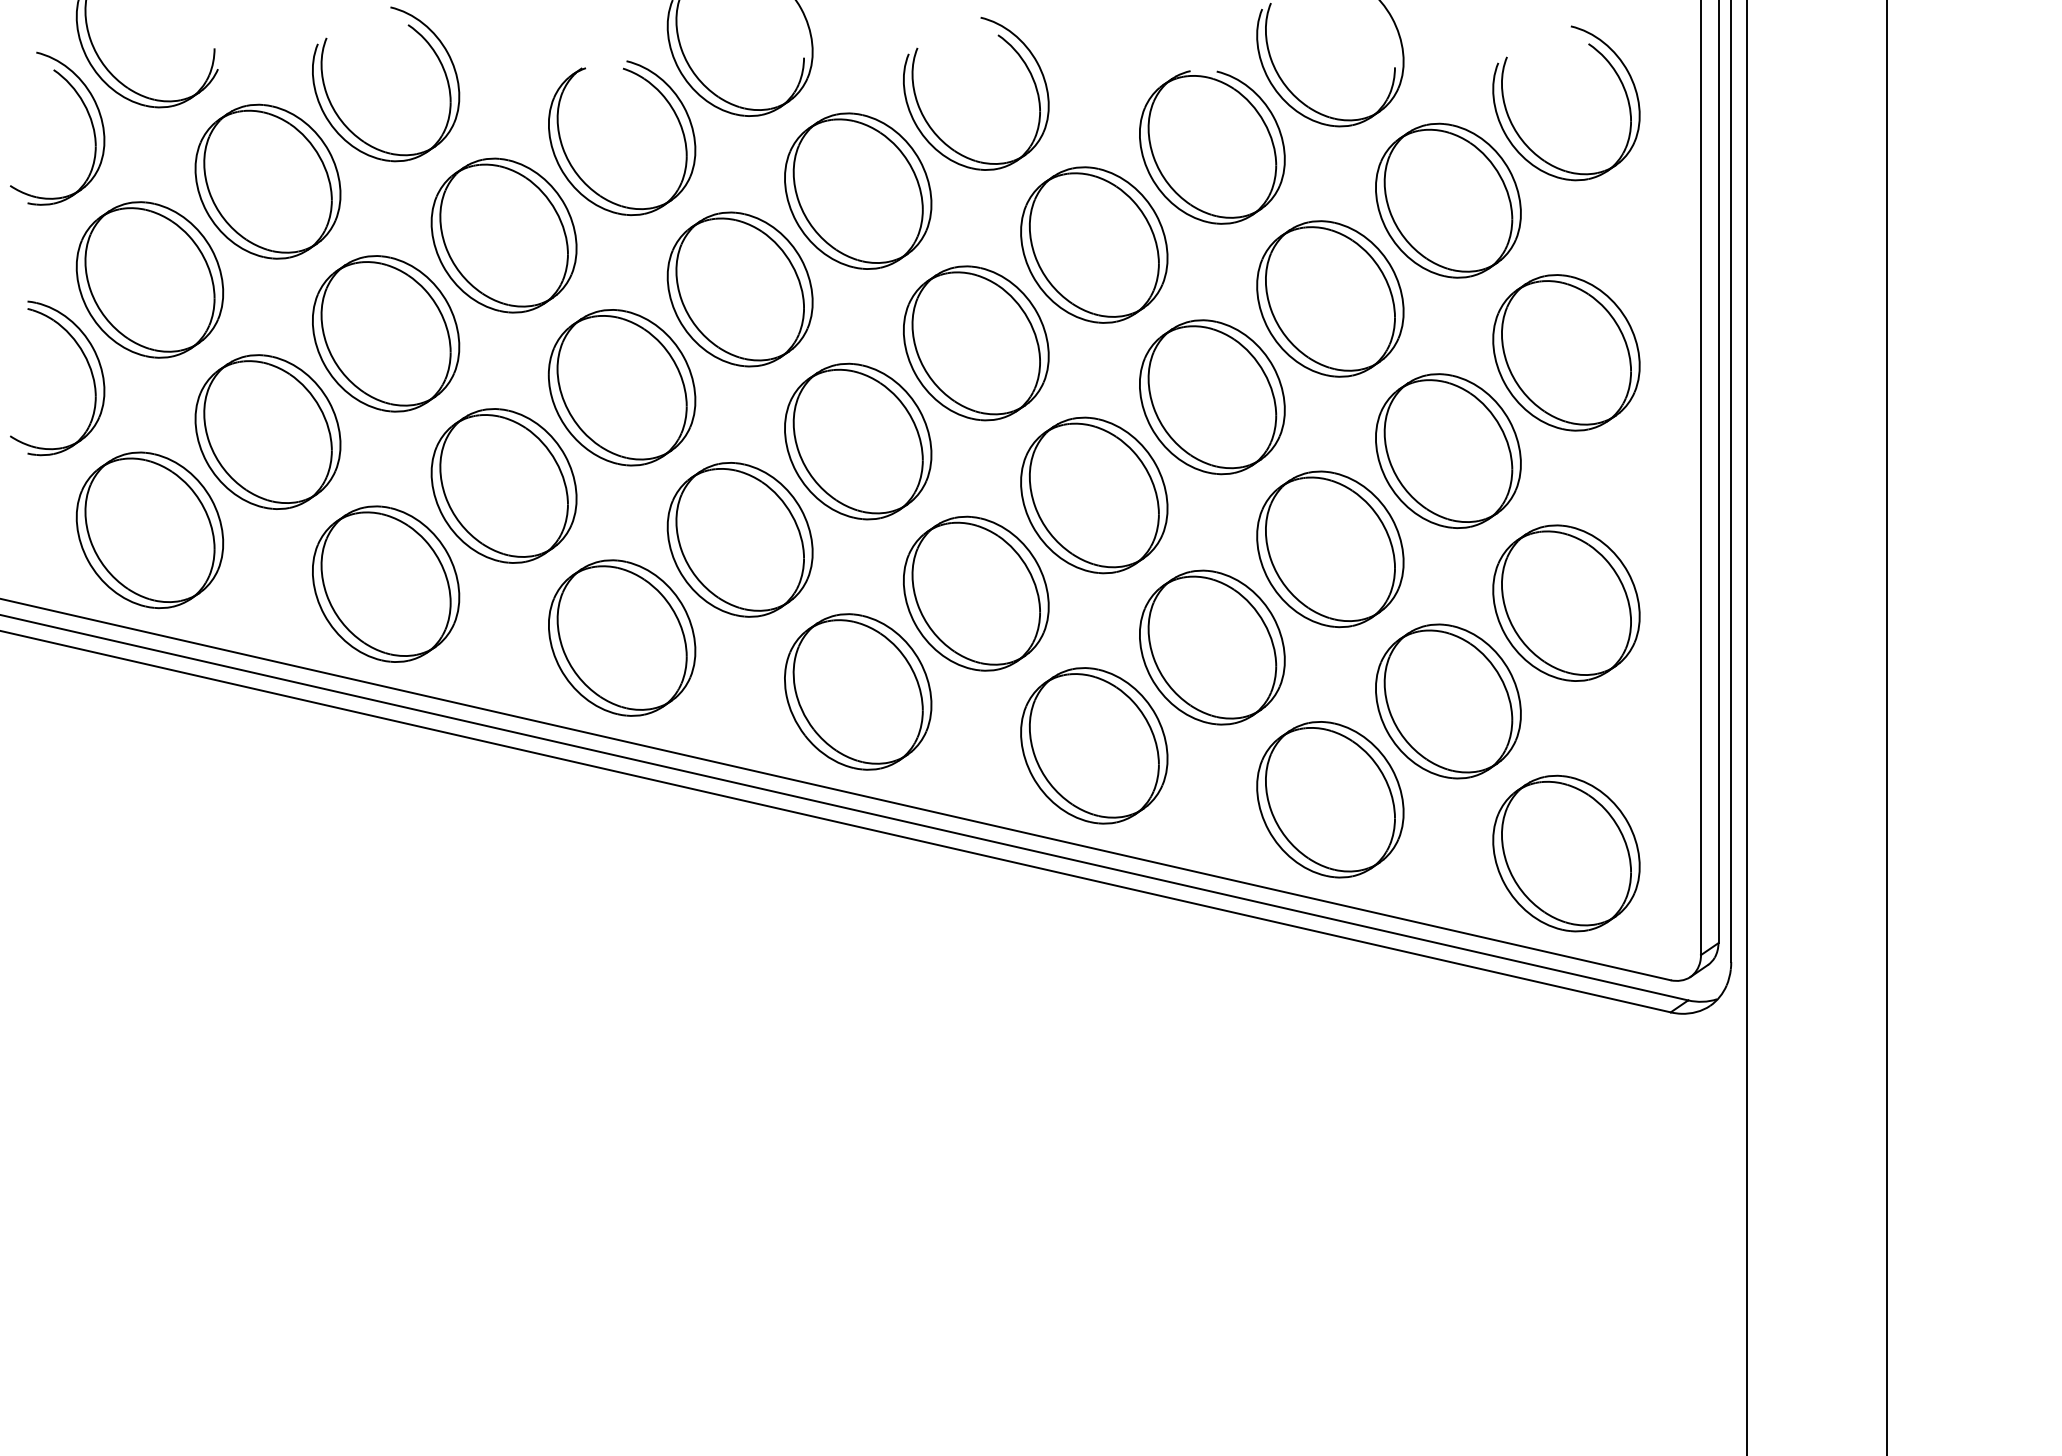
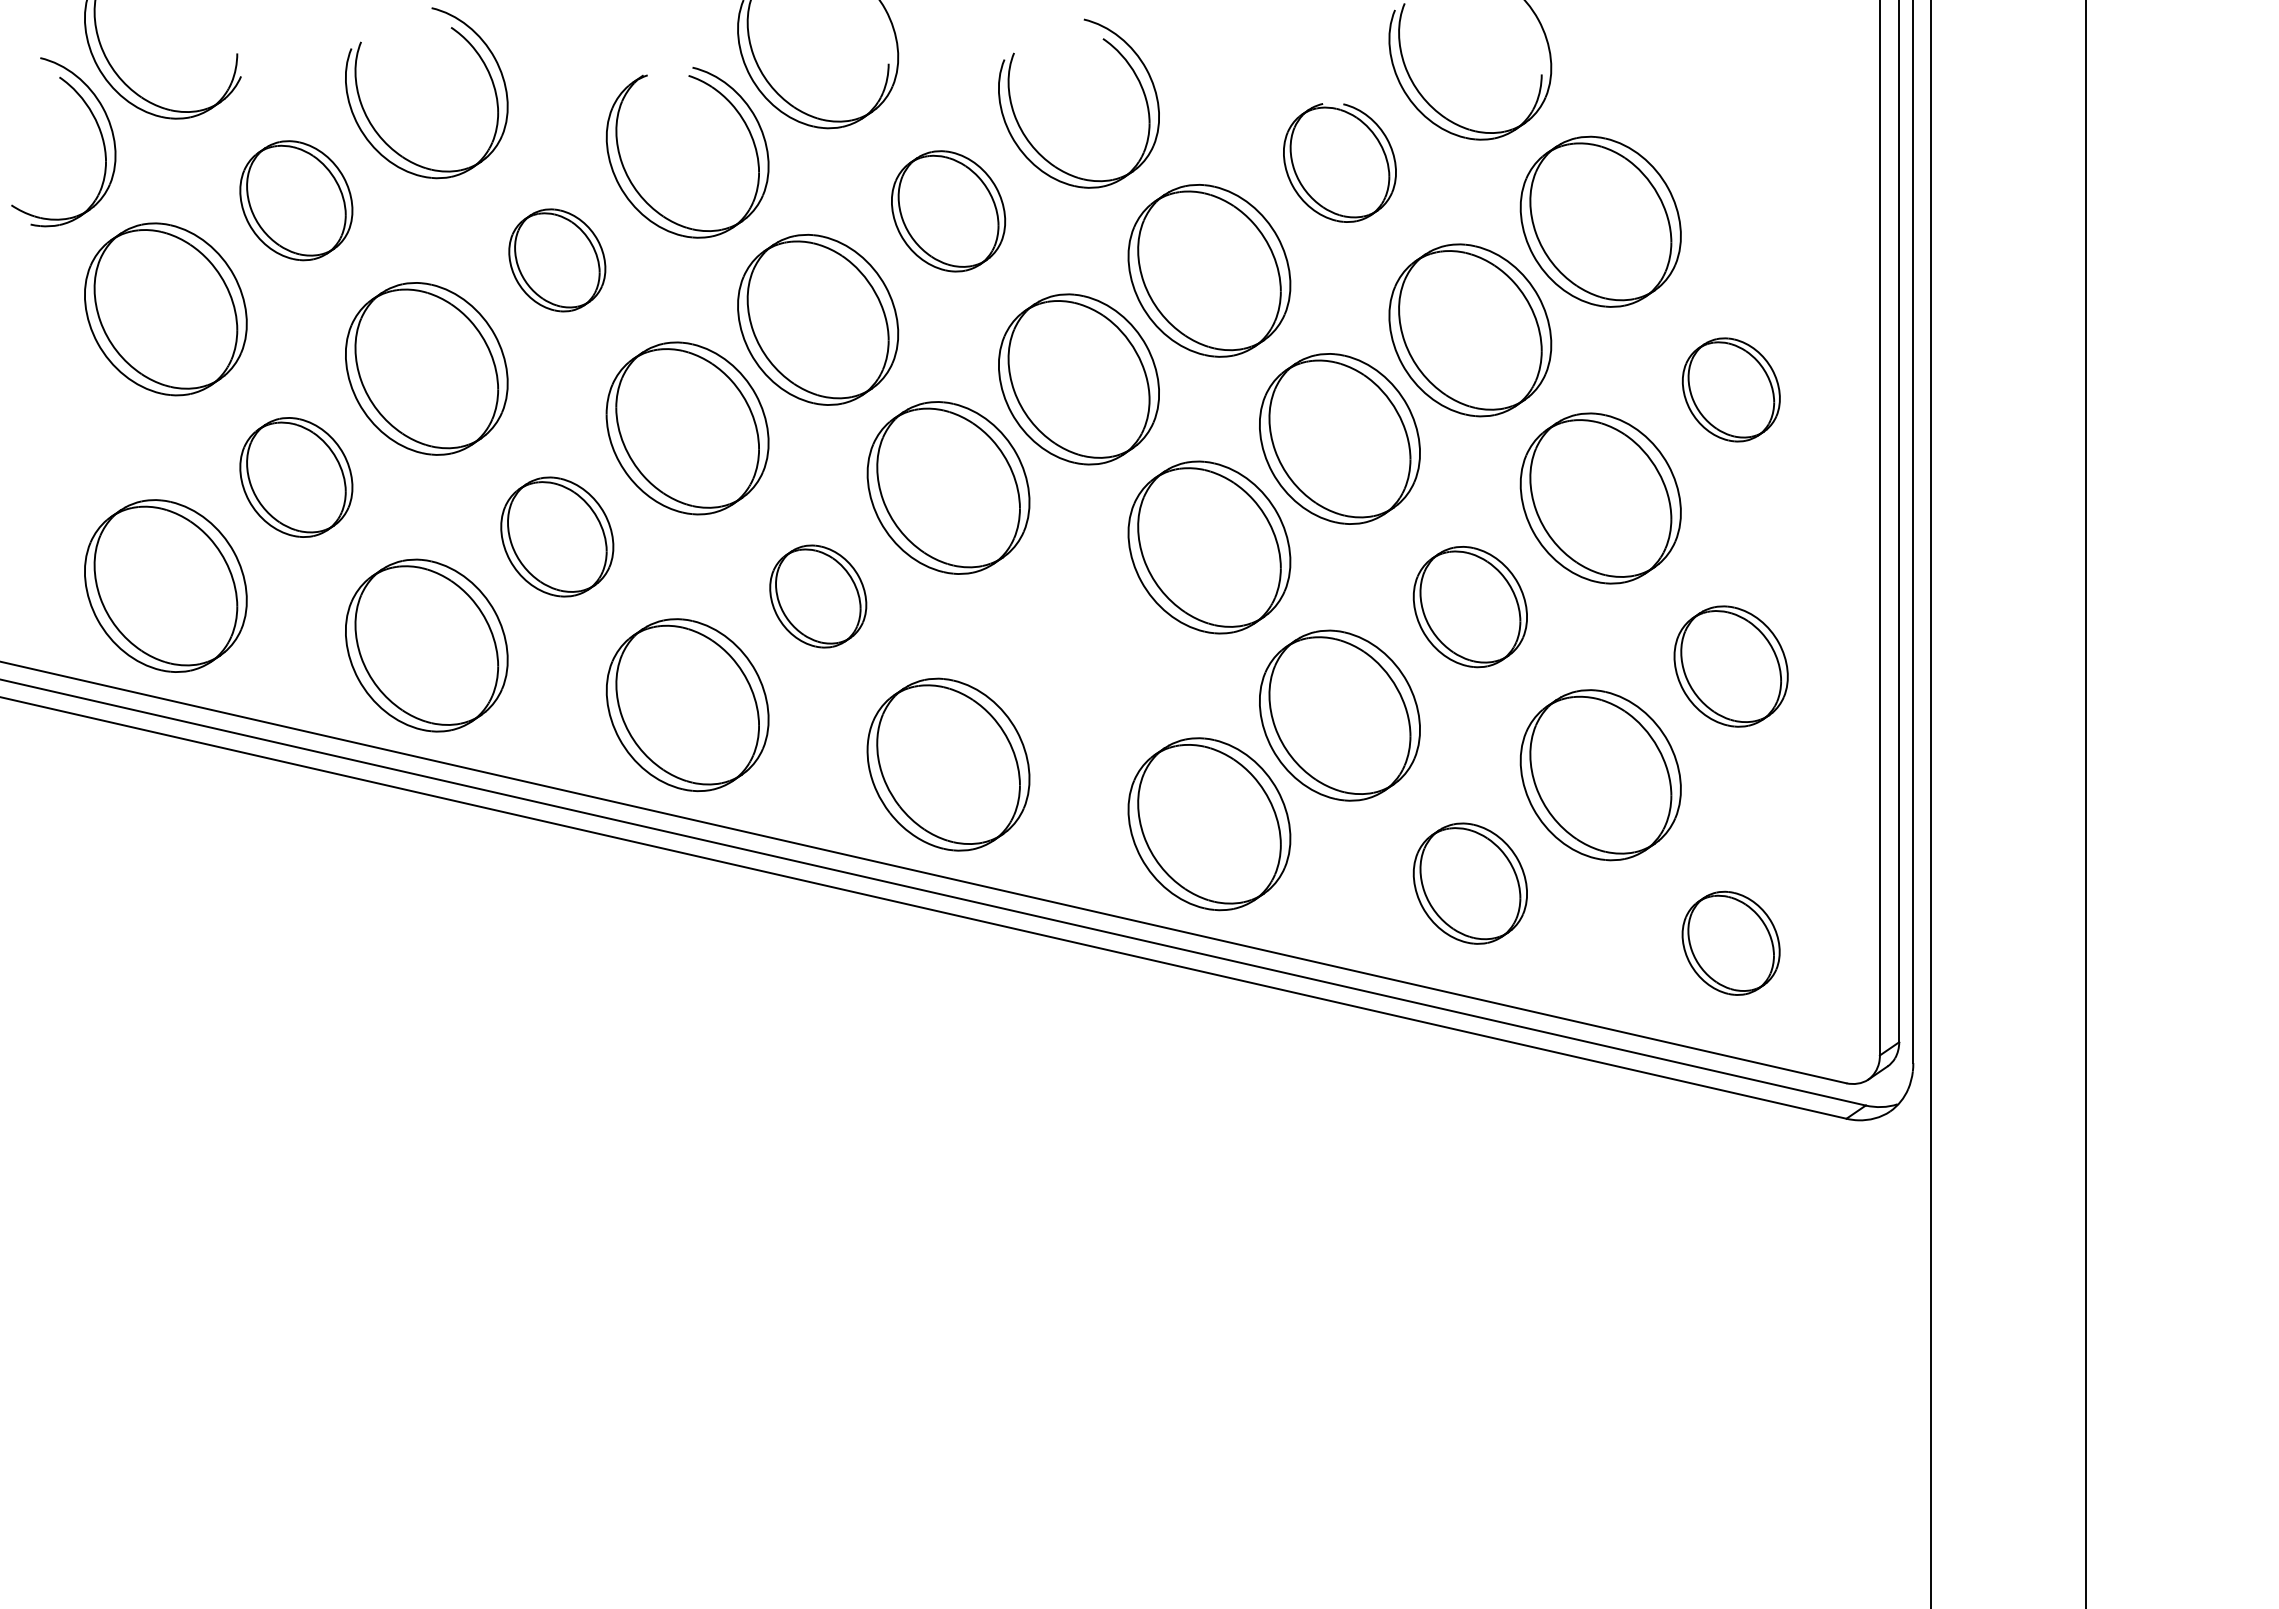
part: (1518, 133) -> (1678, 147), removed
part: (1211, 147) -> (1339, 162), size x0.7
part: (268, 181) -> (296, 200), size x0.7
part: (858, 191) -> (948, 211), size x0.7
part: (504, 235) -> (557, 260), size x0.6
part: (1566, 352) -> (1731, 389), size x0.6
part: (87, 363) -> (96, 401), removed
part: (268, 432) -> (296, 477), size x0.7
part: (504, 485) -> (557, 536), size x0.7
part: (740, 539) -> (818, 596), size x0.6
part: (1330, 548) -> (1470, 606), size x0.7
part: (975, 594) -> (1078, 656), removed
part: (1565, 603) -> (1730, 666), size x0.7
part: (1330, 799) -> (1470, 883), size x0.7
part: (1565, 853) -> (1730, 943), size x0.6

